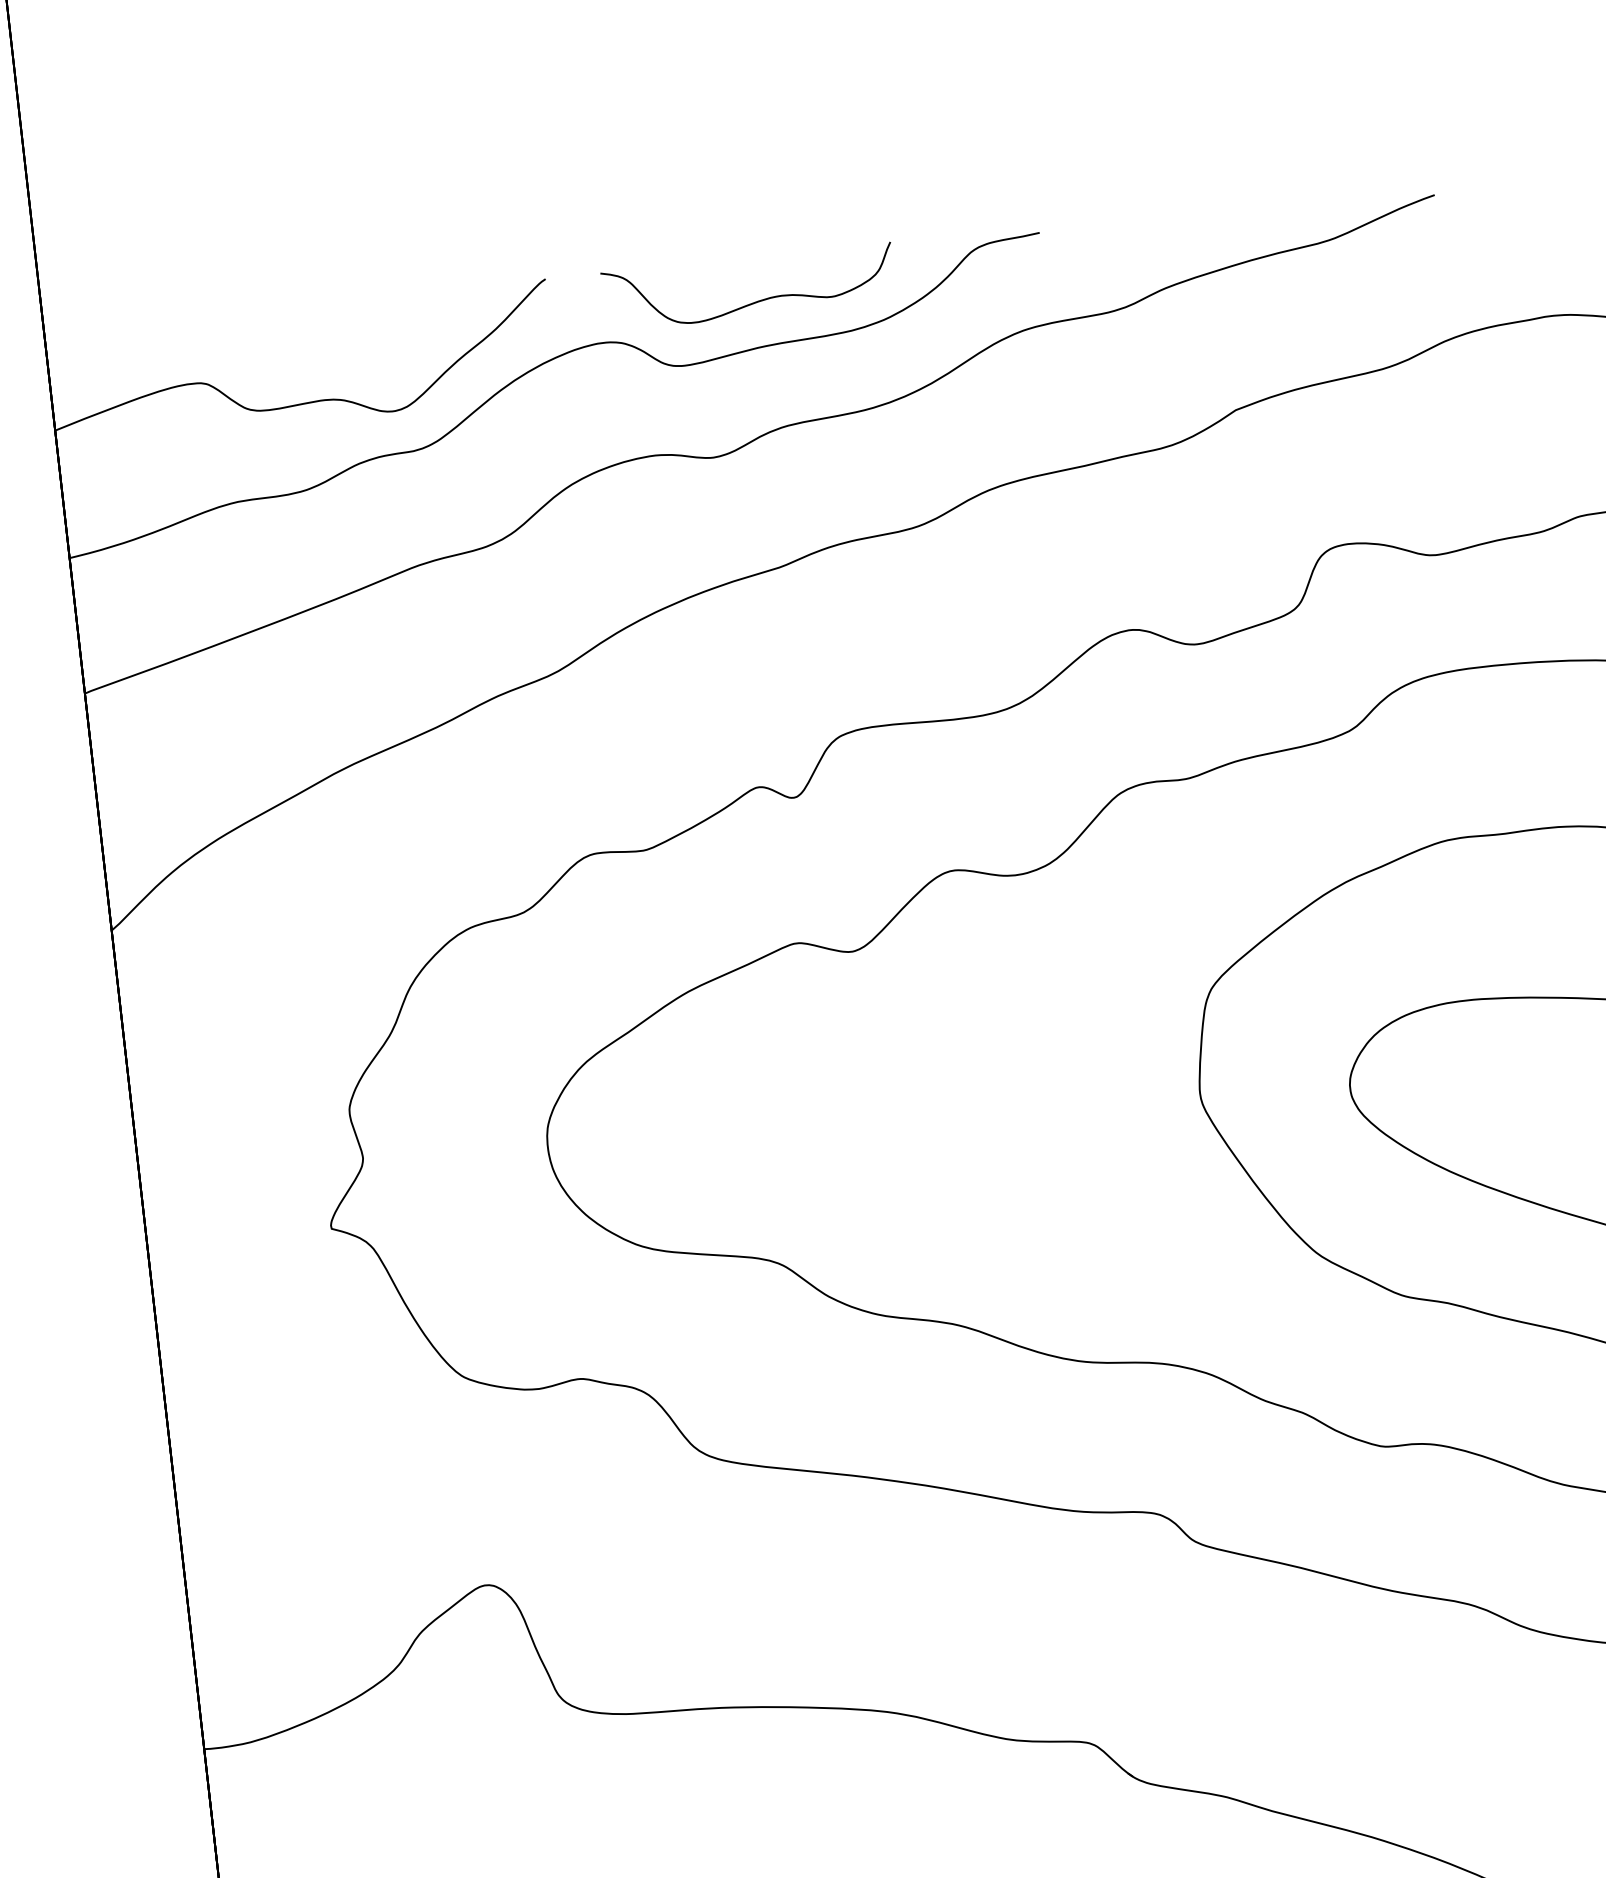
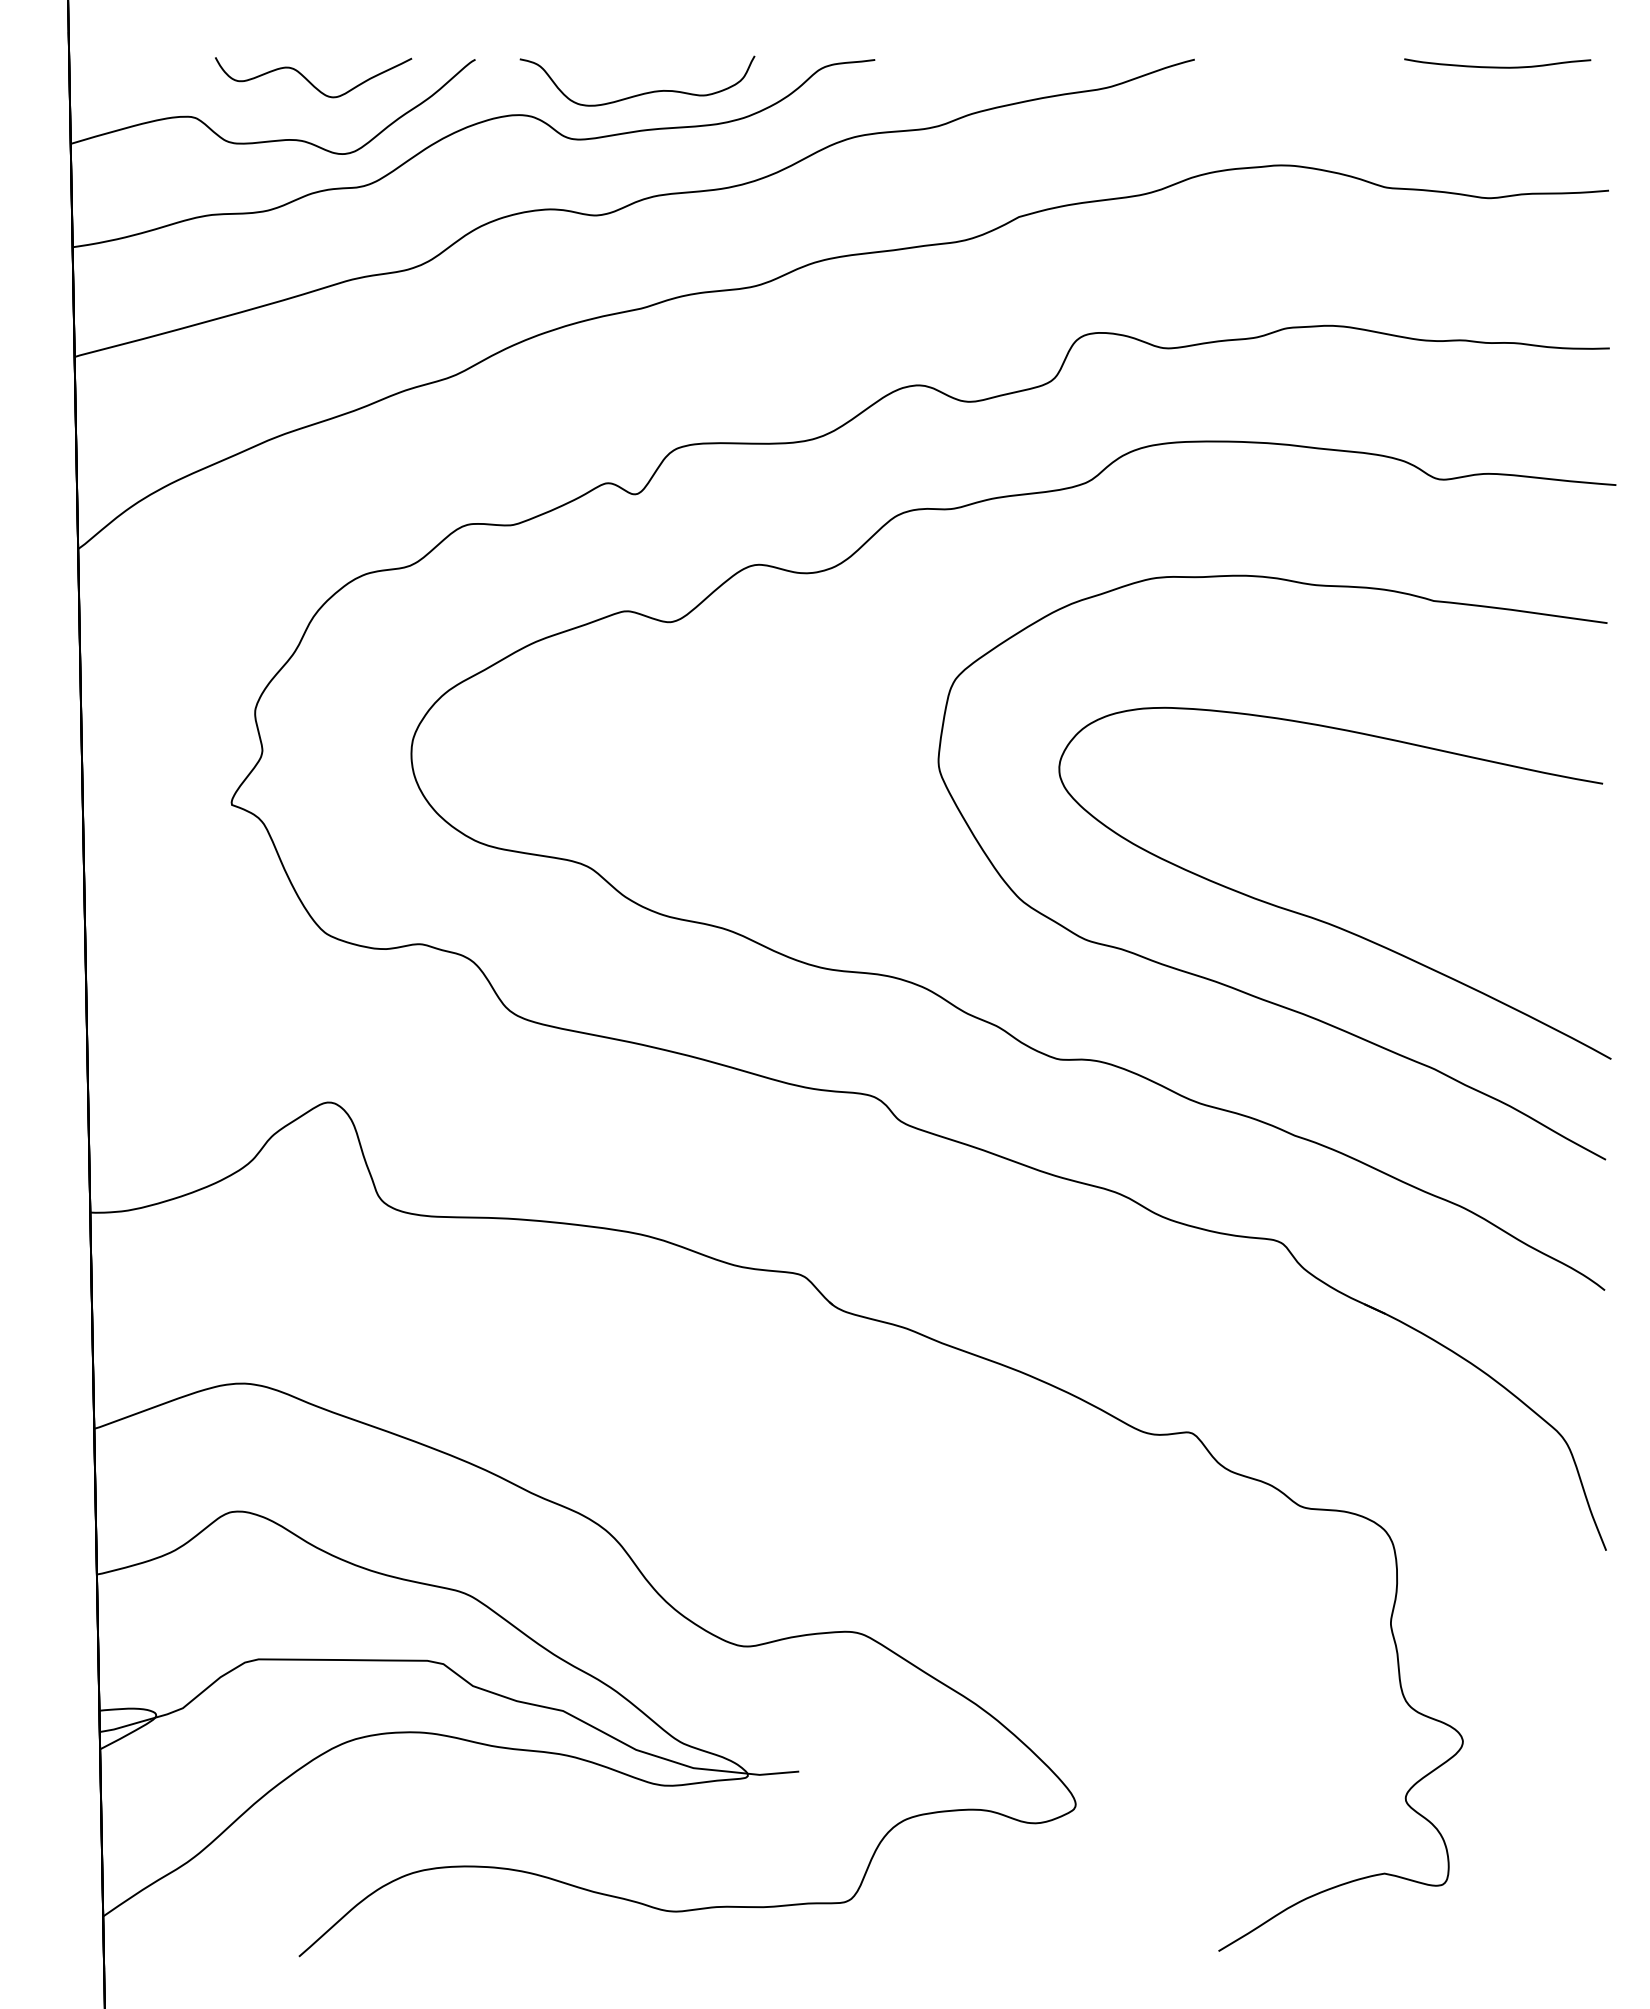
part: (347, 320) -> (313, 77), added

